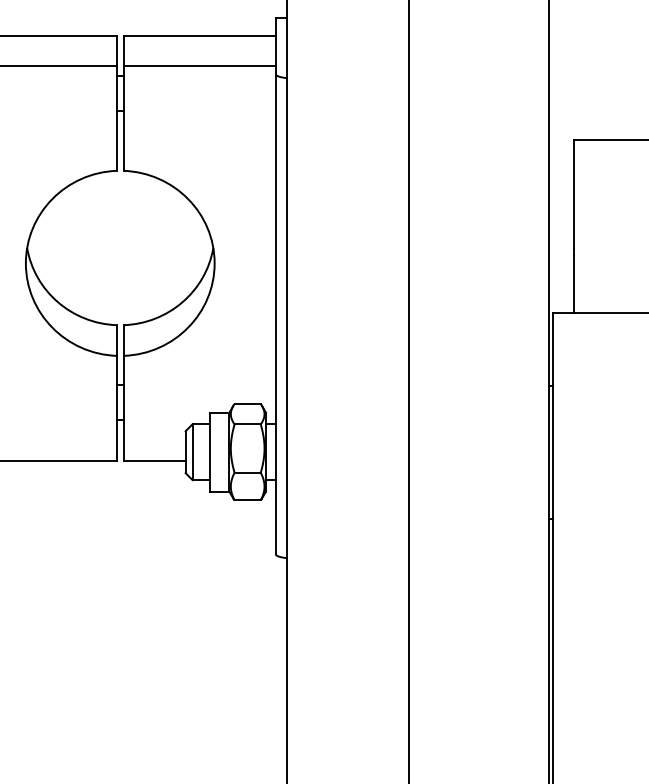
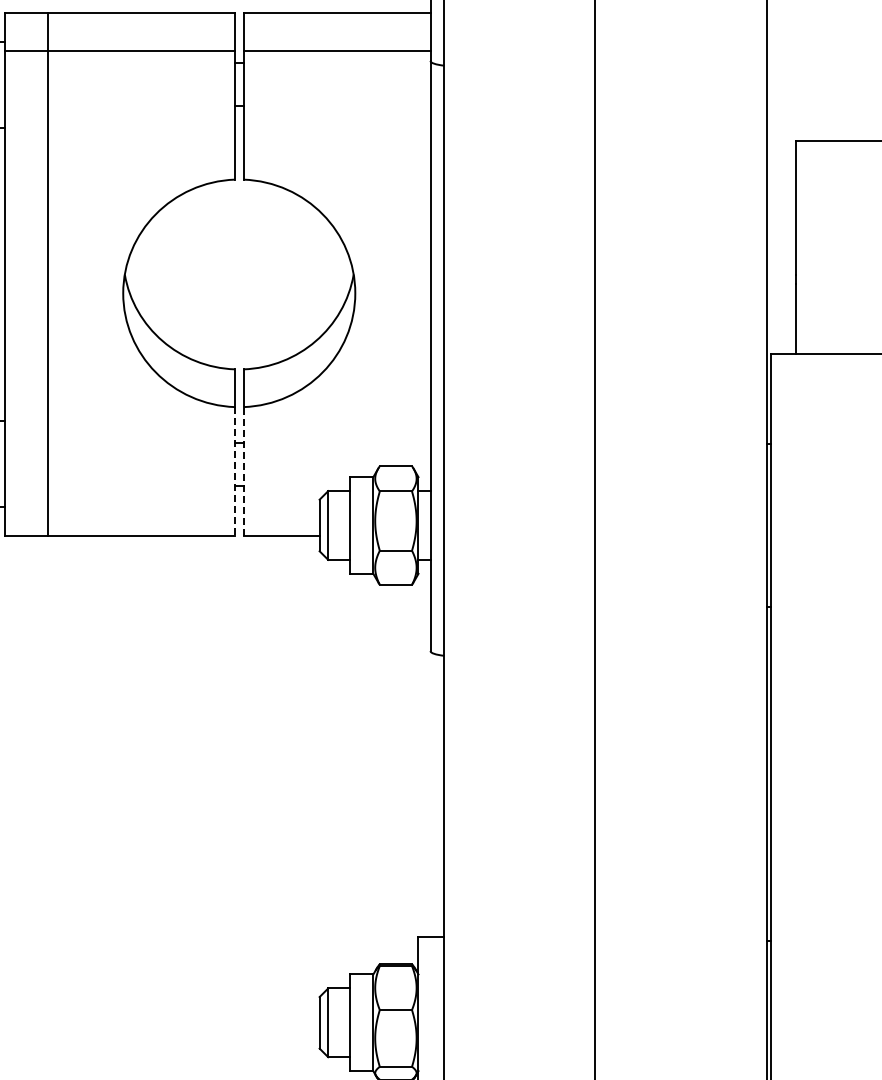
line: (123, 407) -> (243, 470), solid -> dashed
line: (116, 408) -> (234, 471), solid -> dashed

